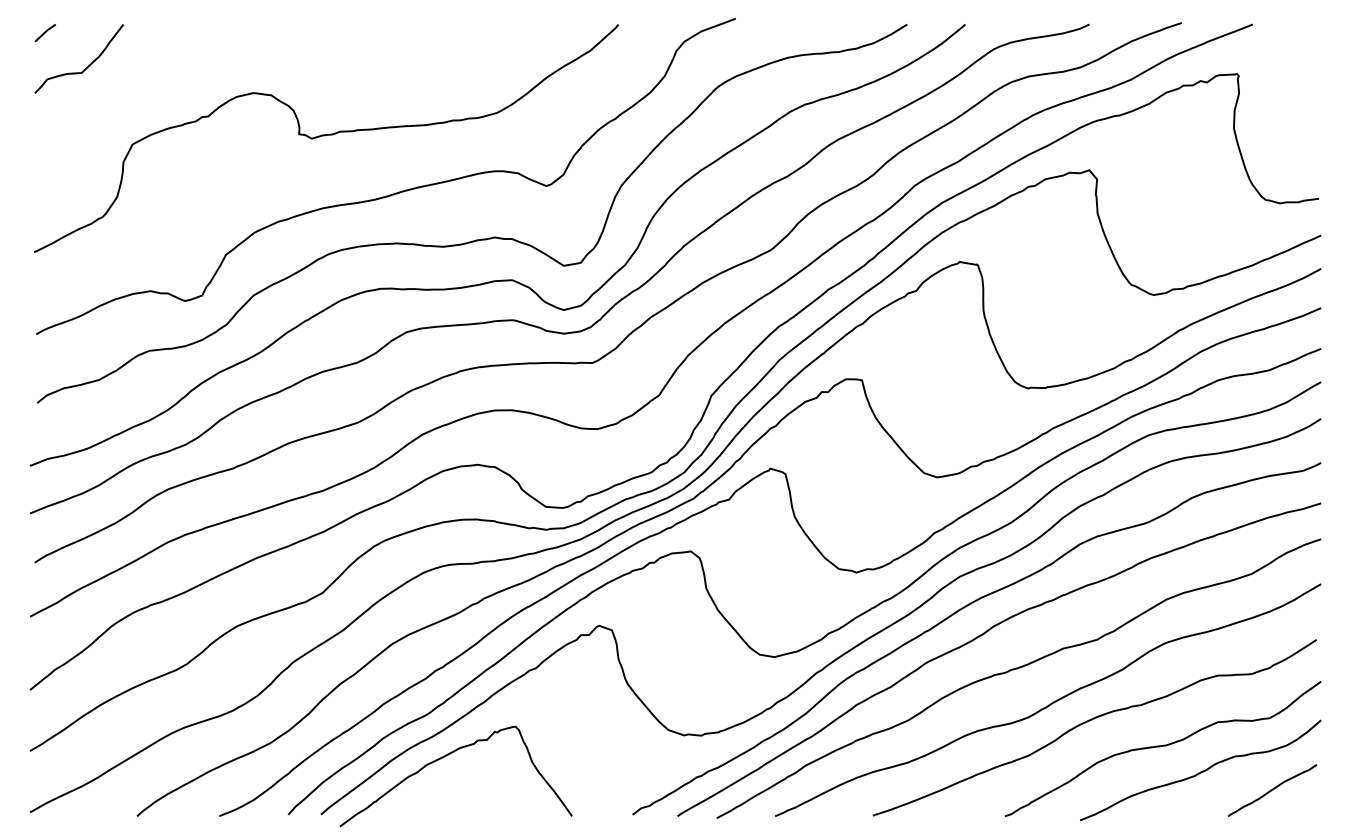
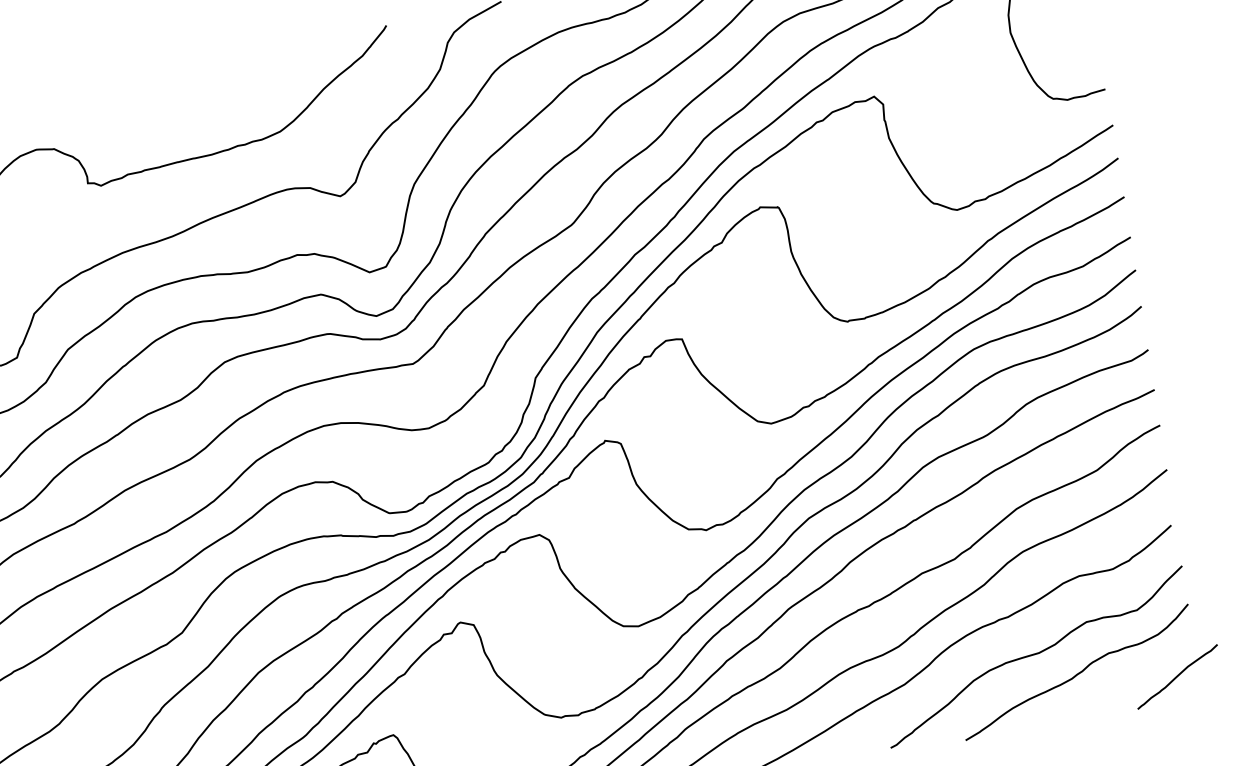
curve: (1272, 790) -> (1177, 676), moved

